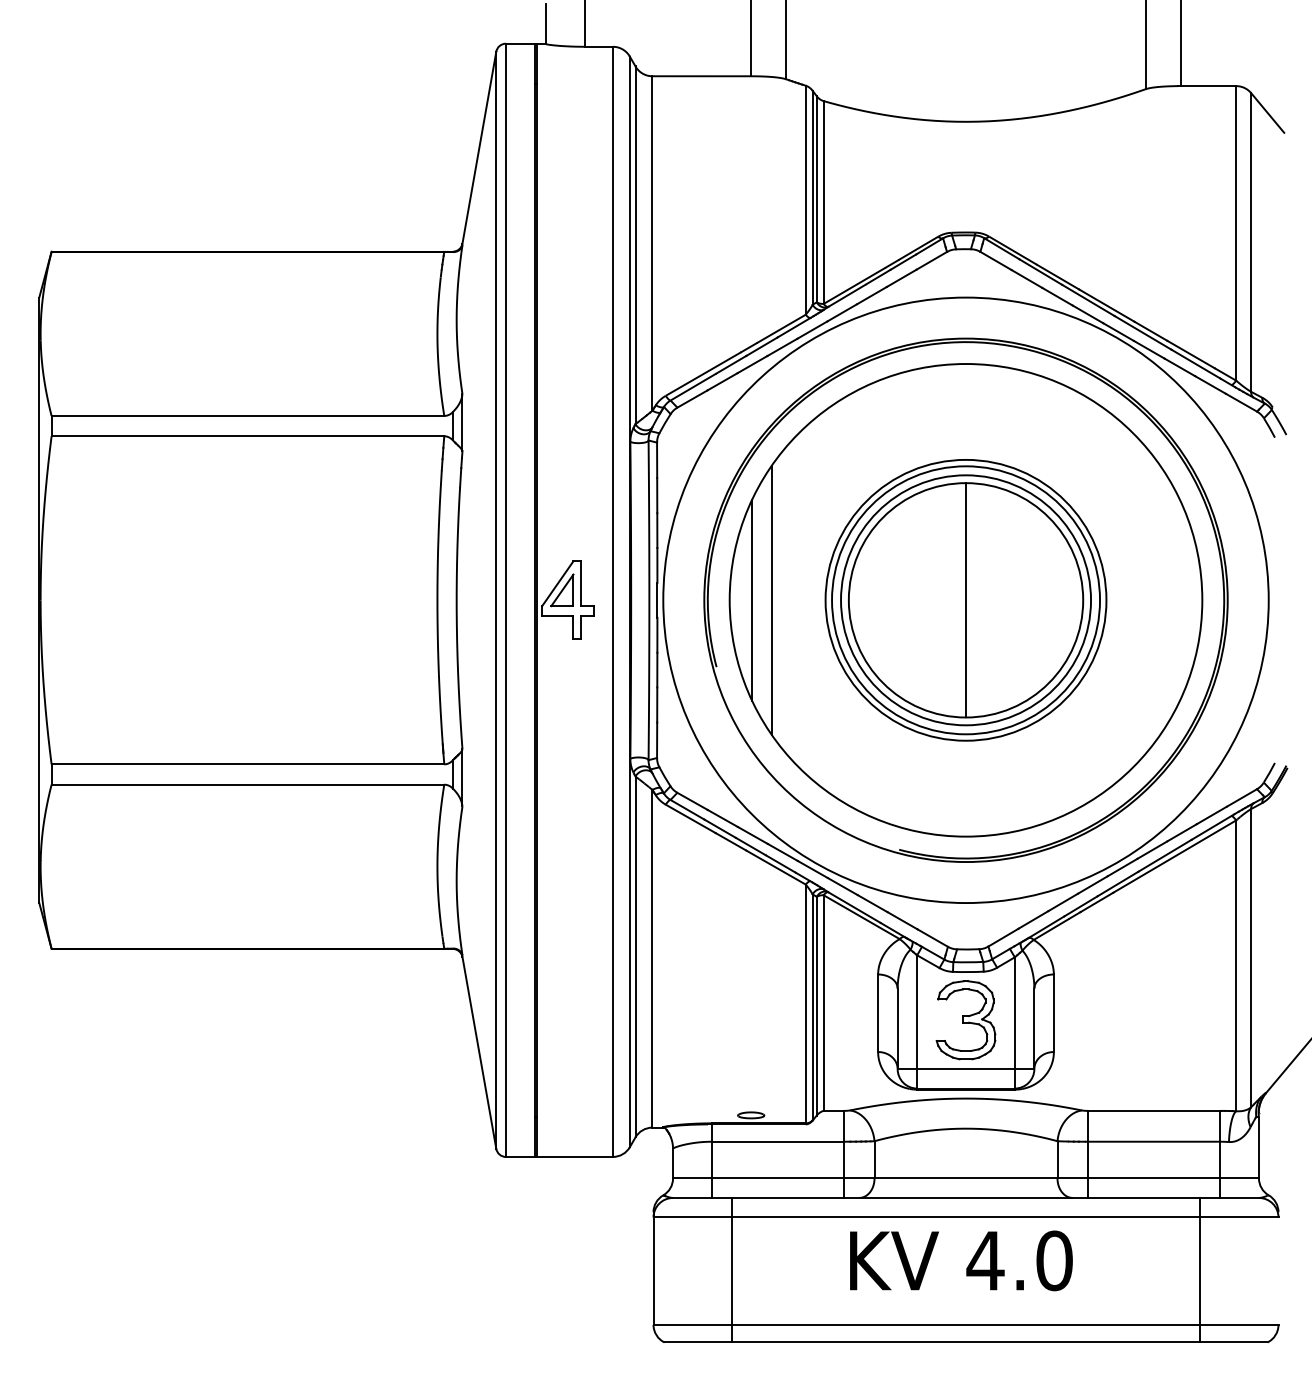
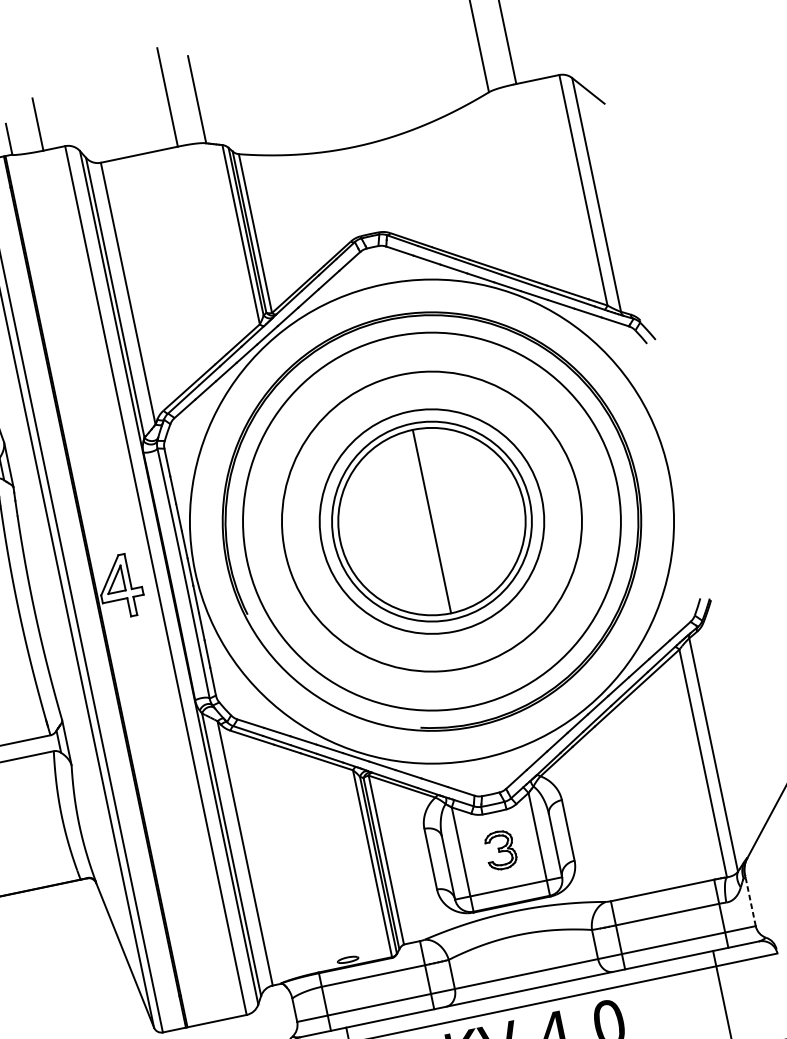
line: (771, 599) -> (279, 552), removed
line: (752, 600) -> (264, 556), removed
circle: (966, 600) -> (432, 521), size x1.4
part: (965, 1020) -> (500, 850), size x0.6
line: (1258, 1147) -> (750, 902), solid -> dashed

